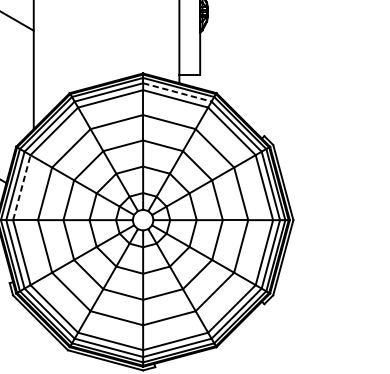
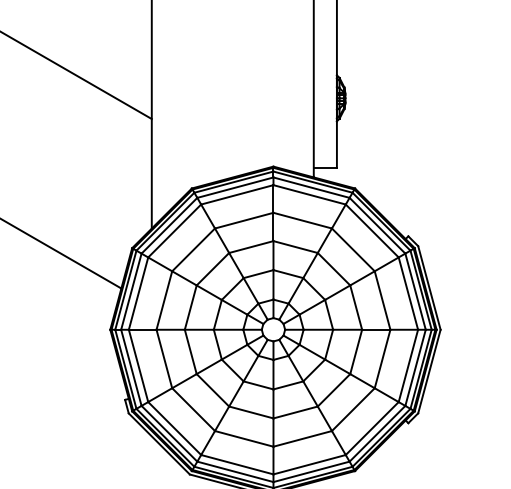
line: (178, 92) -> (312, 187), dashed -> solid
line: (21, 187) -> (138, 293), dashed -> solid

